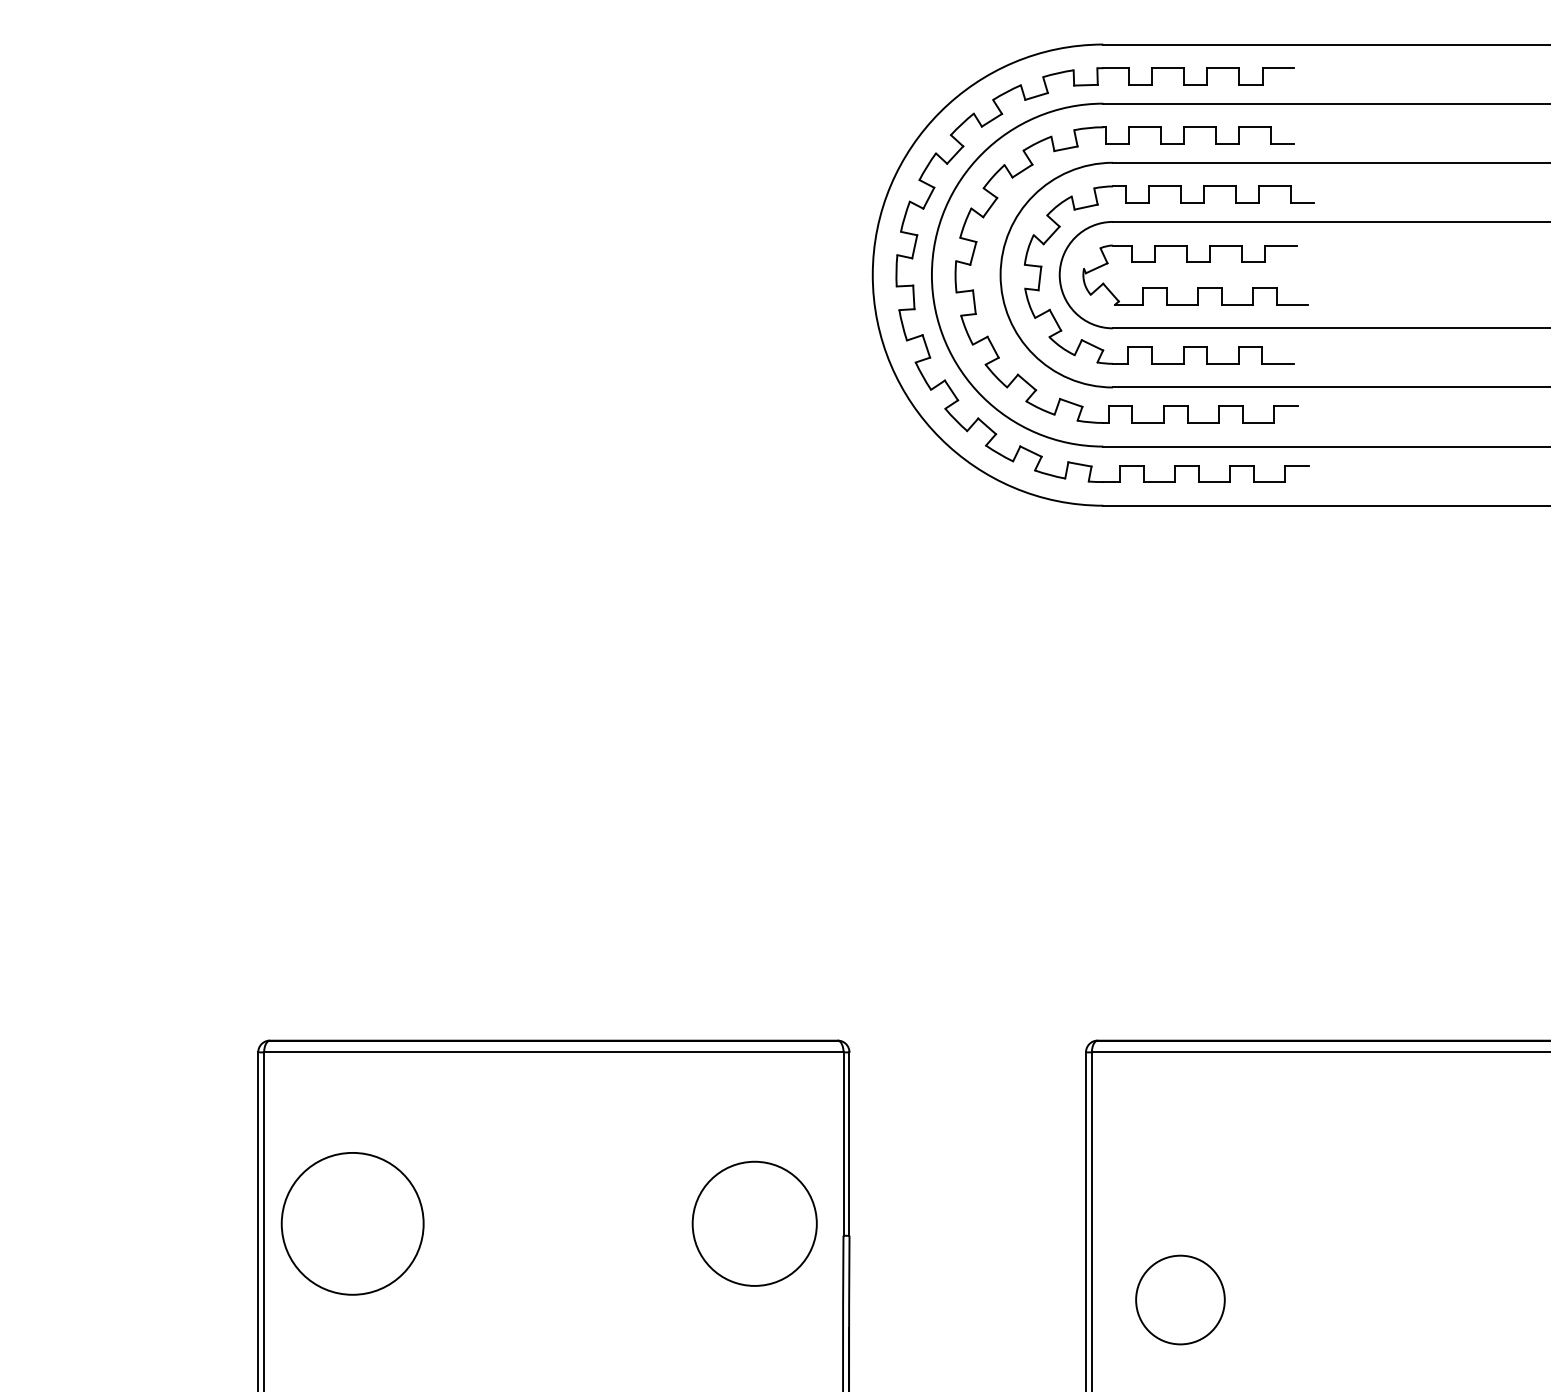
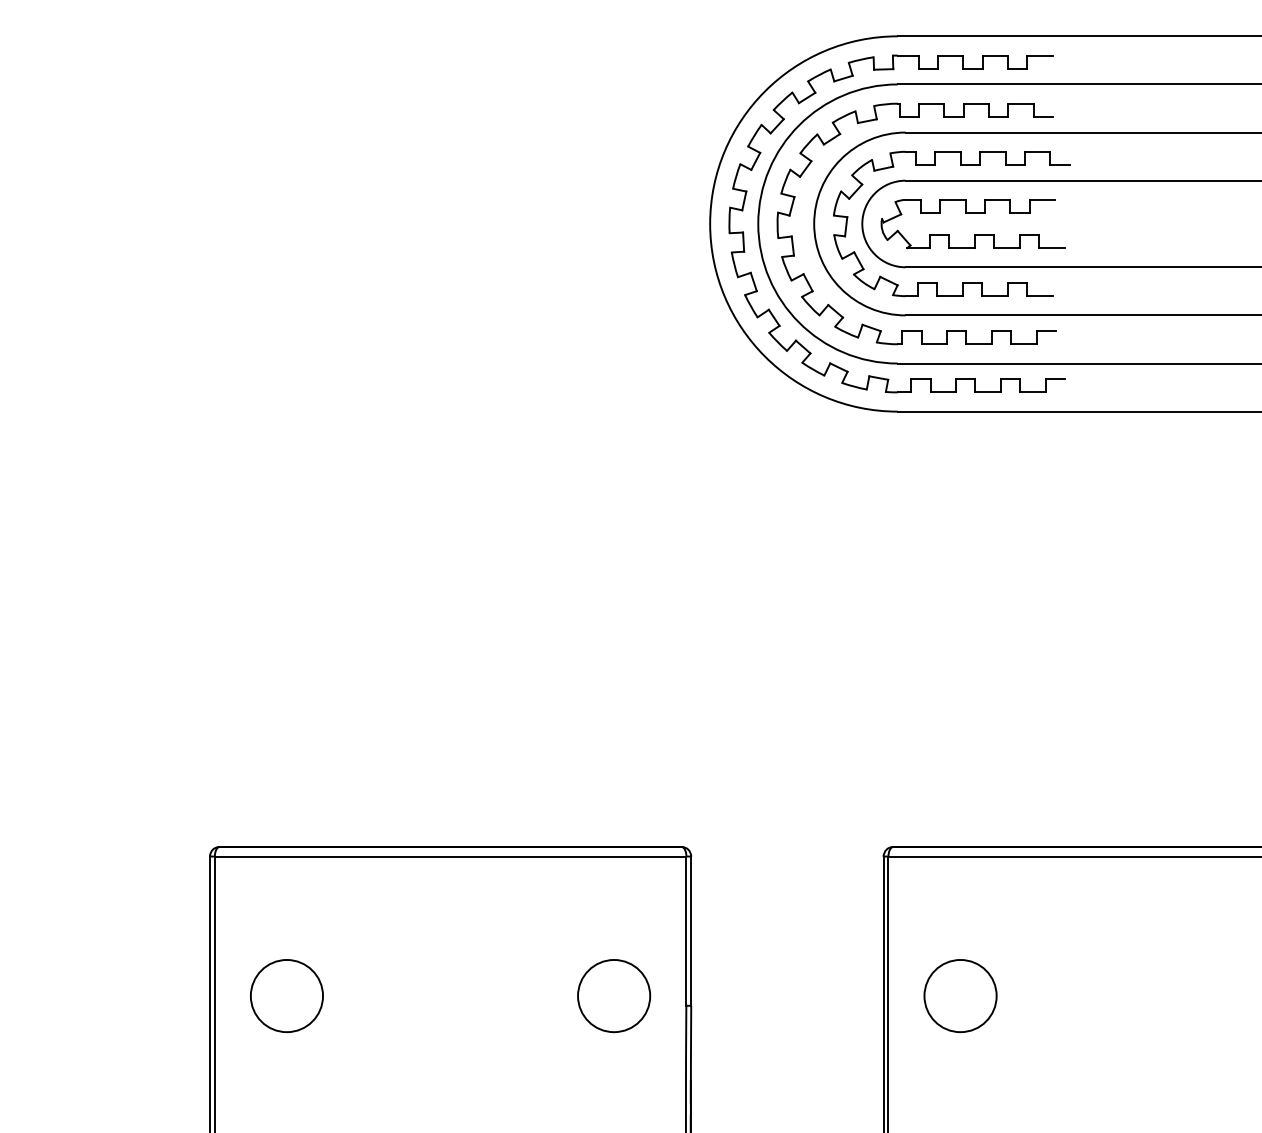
circle: (352, 1223) -> (286, 995), size x0.62
circle: (755, 1223) -> (614, 995), size x0.71
circle: (1180, 1299) -> (960, 995), moved

